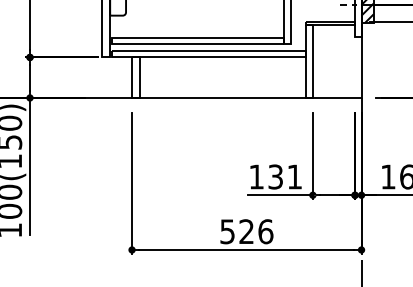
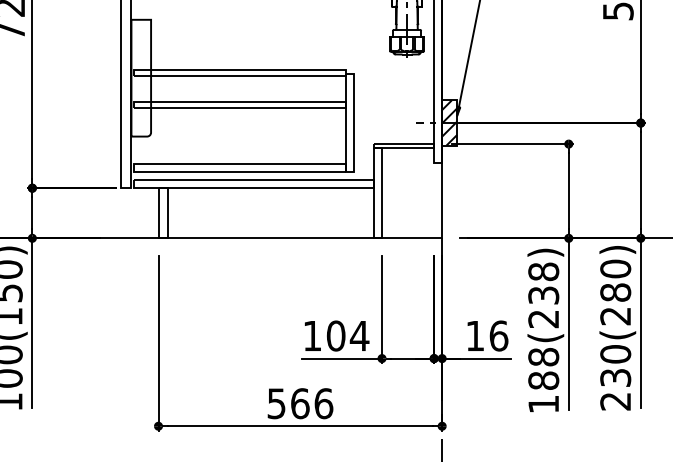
text: (284, 176) -> (347, 335), 131 -> 104
text: (246, 231) -> (300, 403), 526 -> 566

